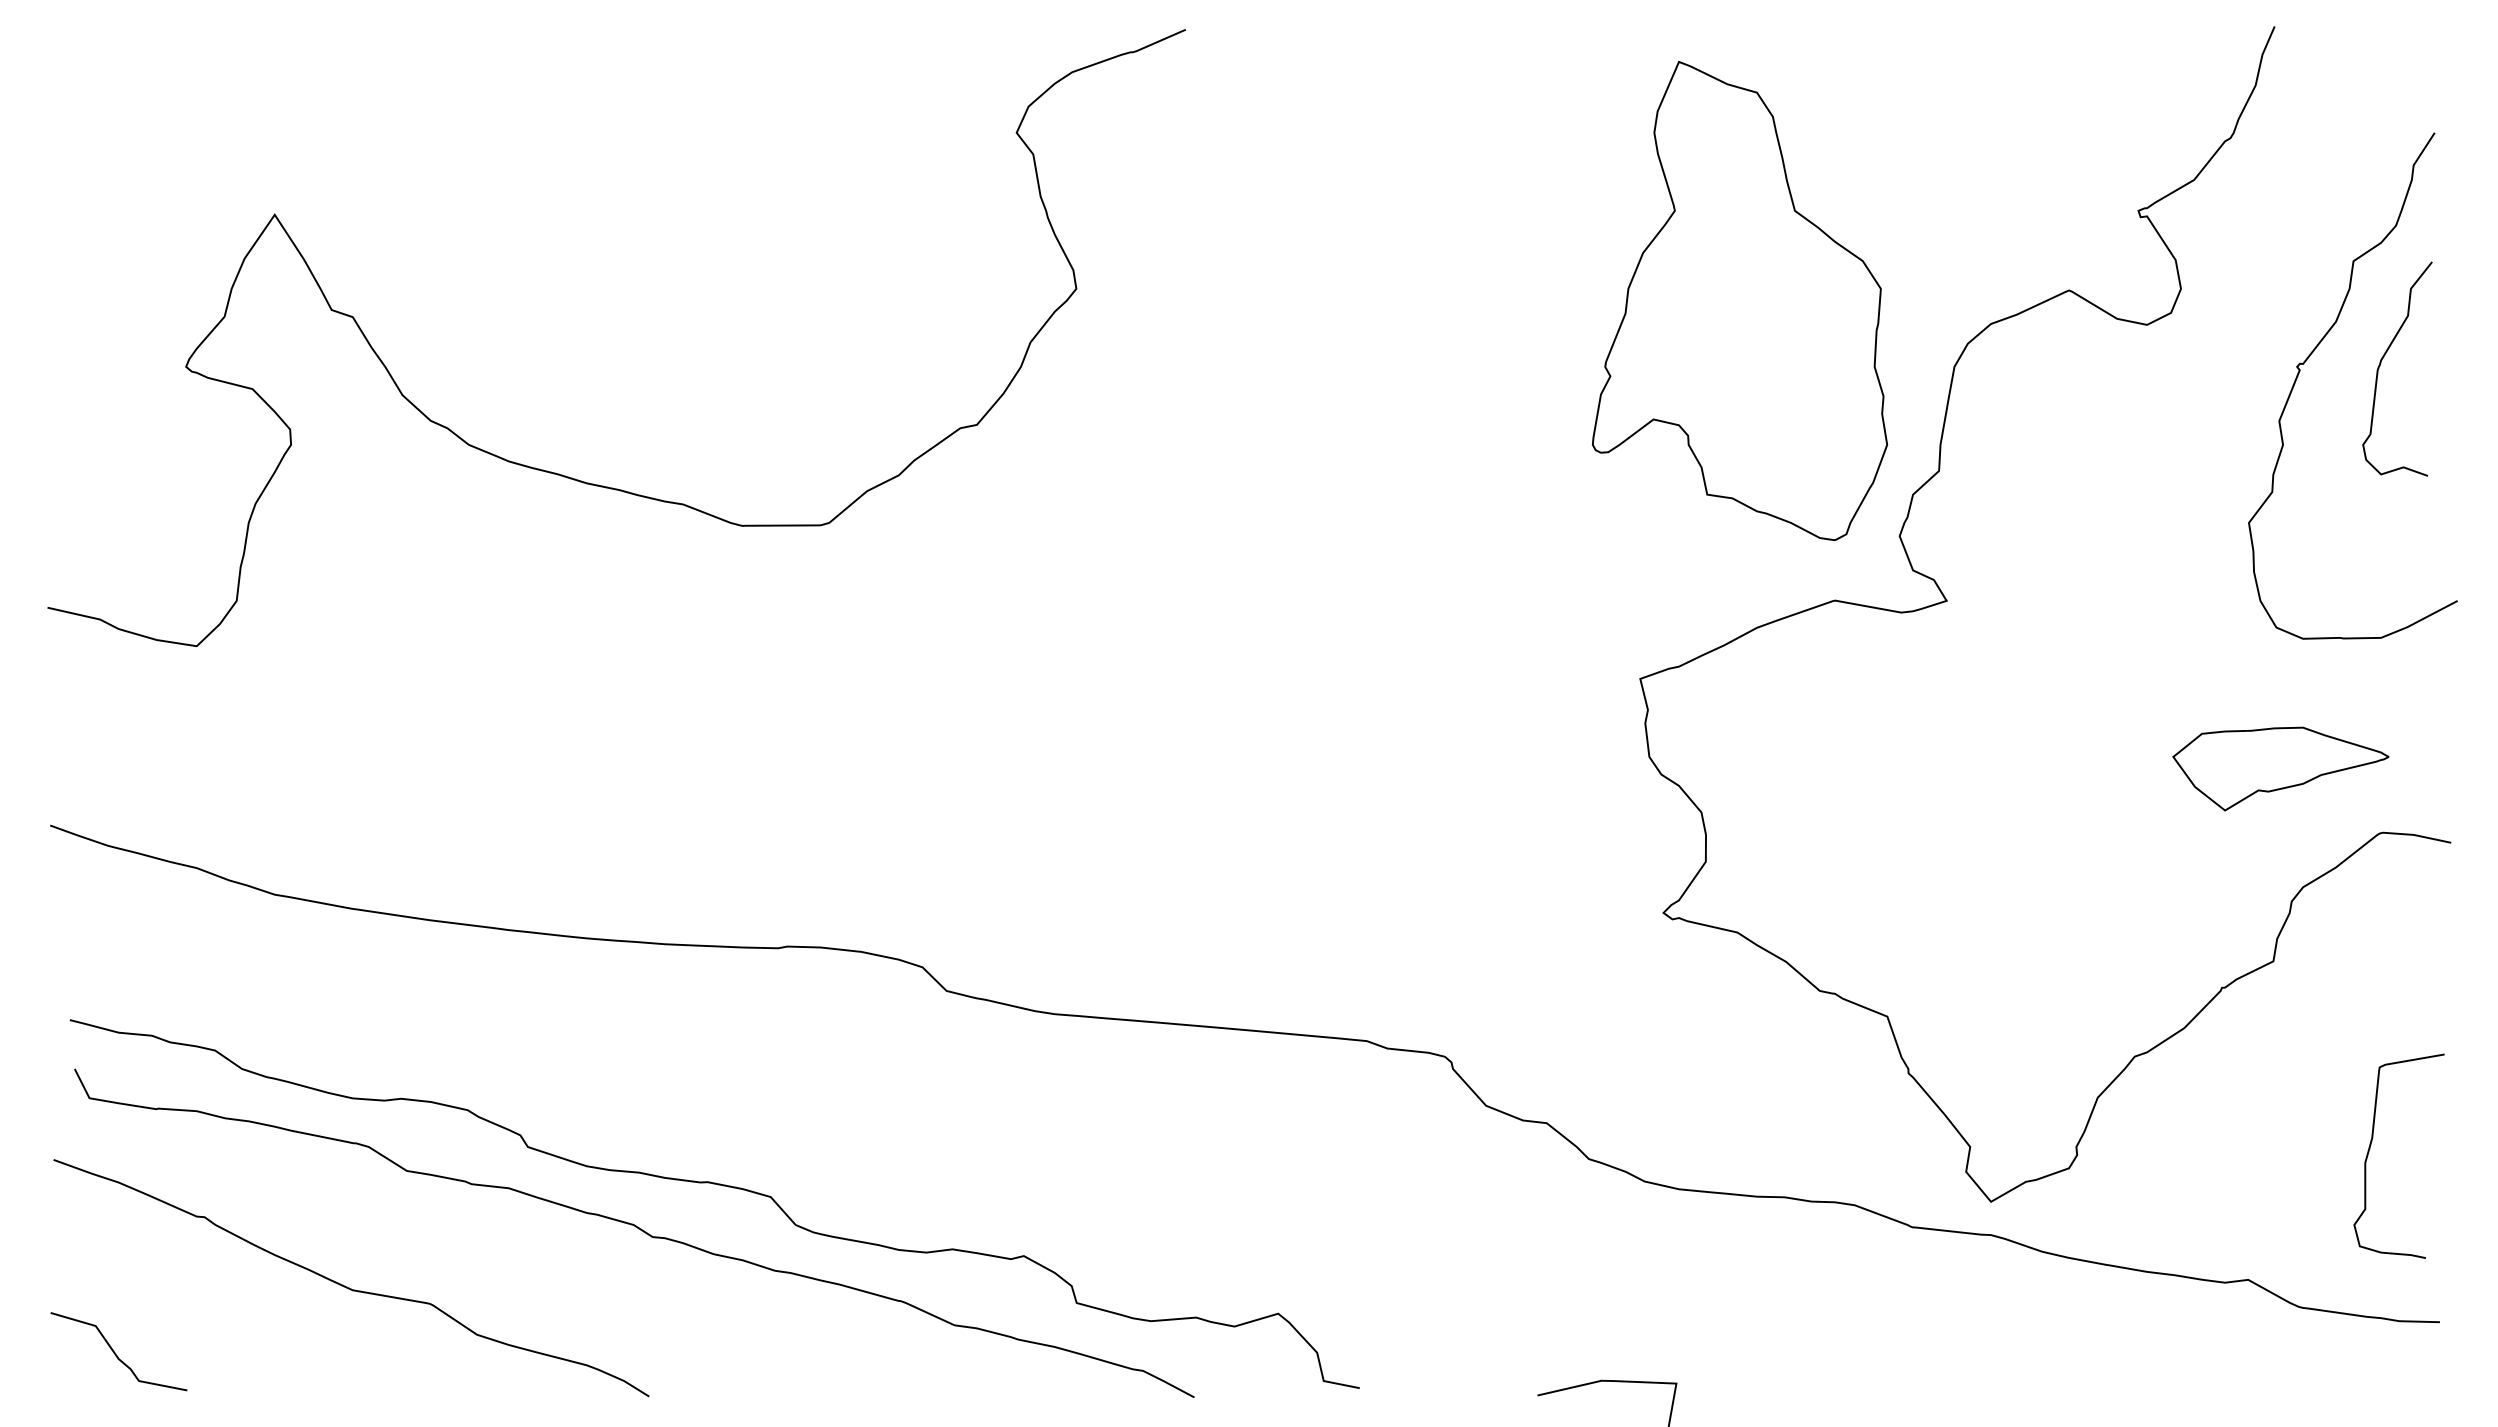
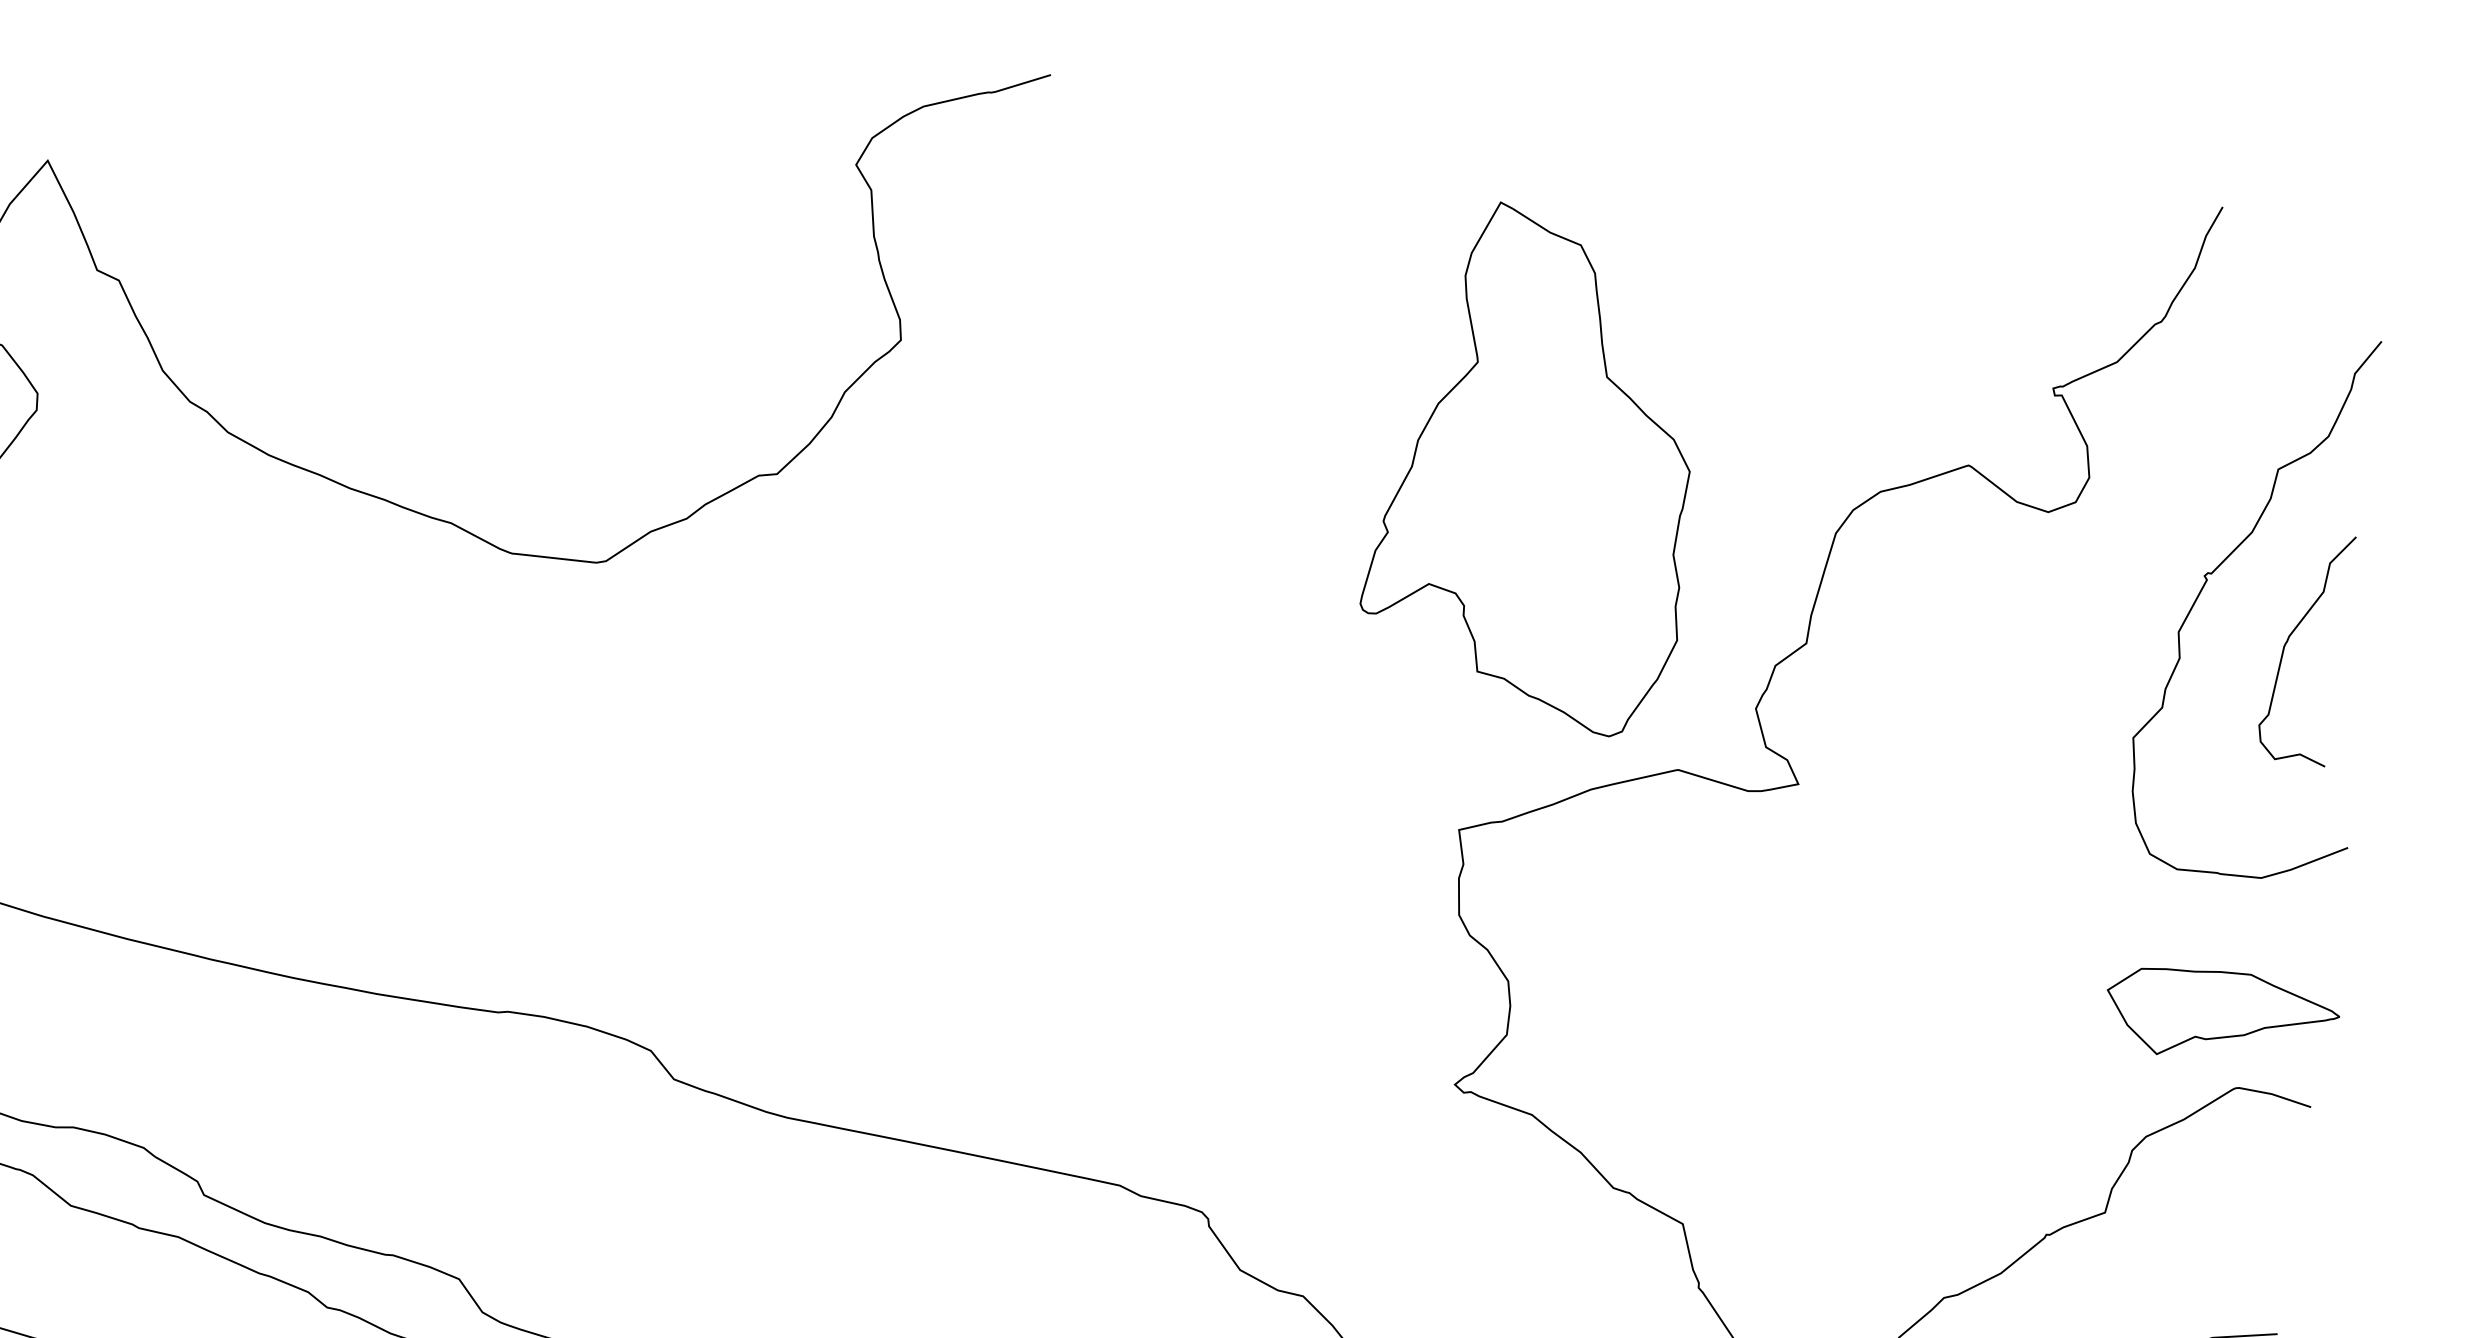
part: (1740, 300) -> (1537, 466), moved
curve: (2381, 363) -> (2289, 639), moved
part: (2280, 768) -> (2221, 1015), moved

